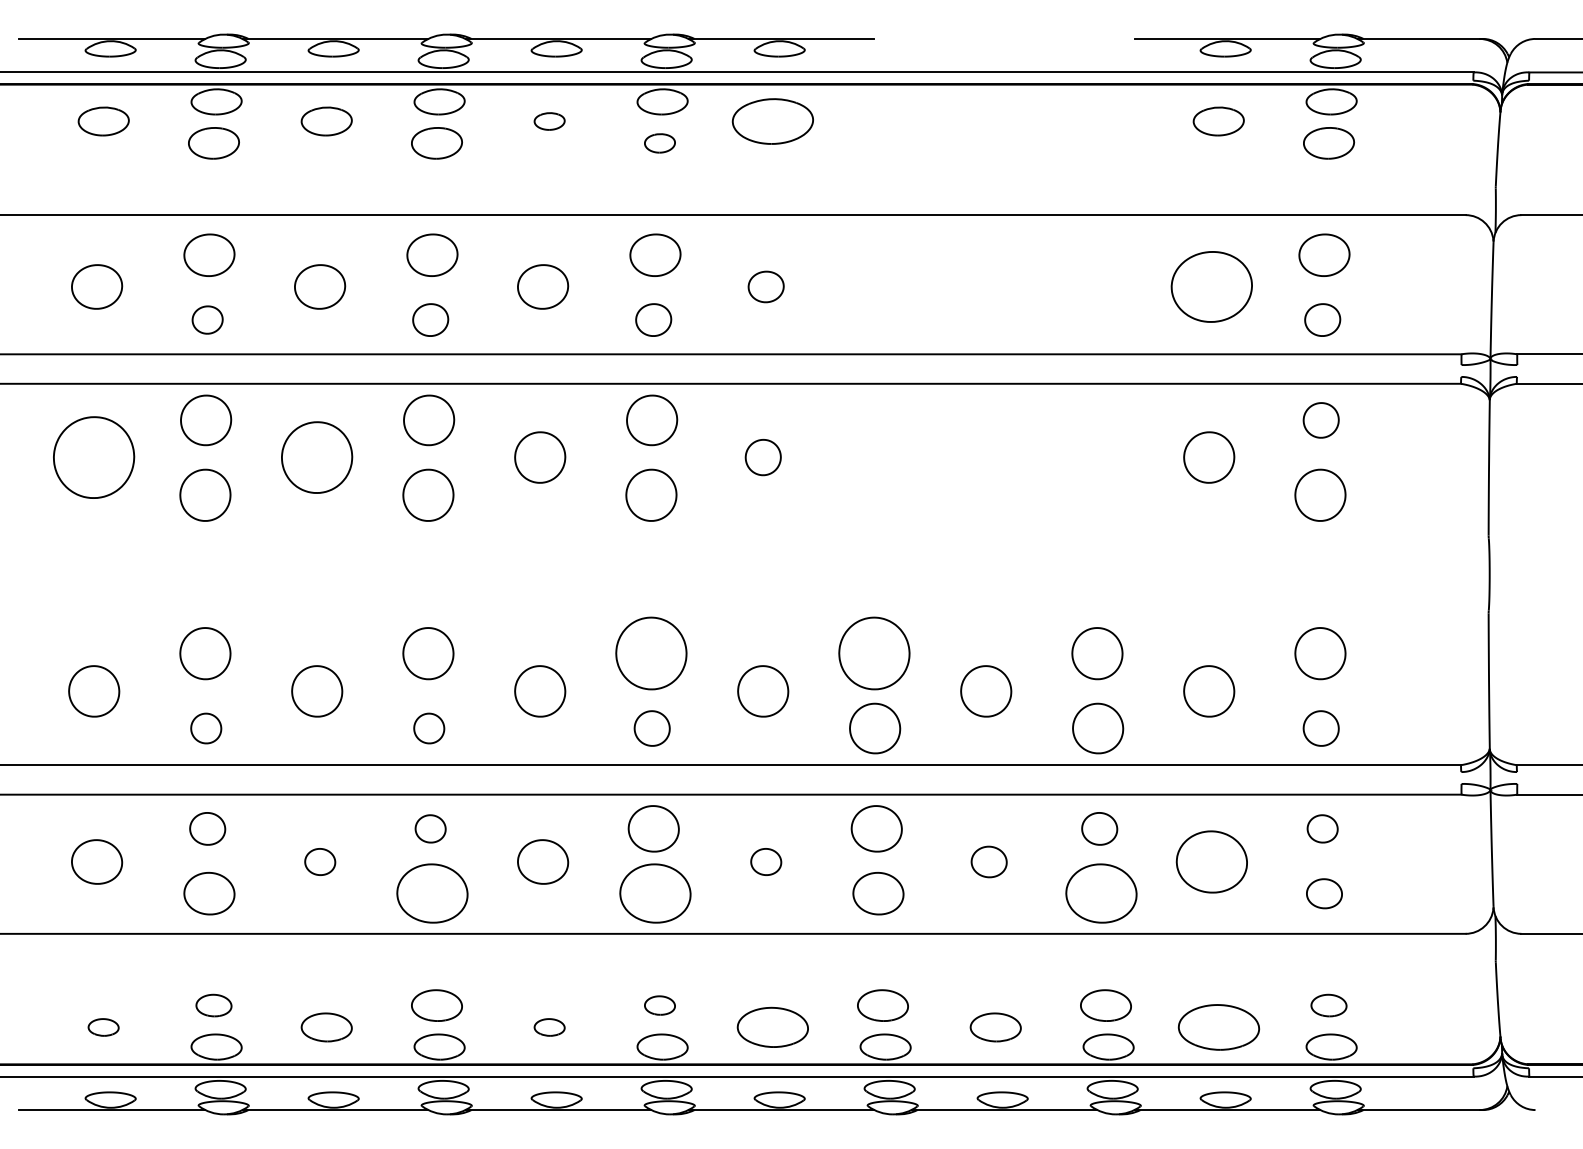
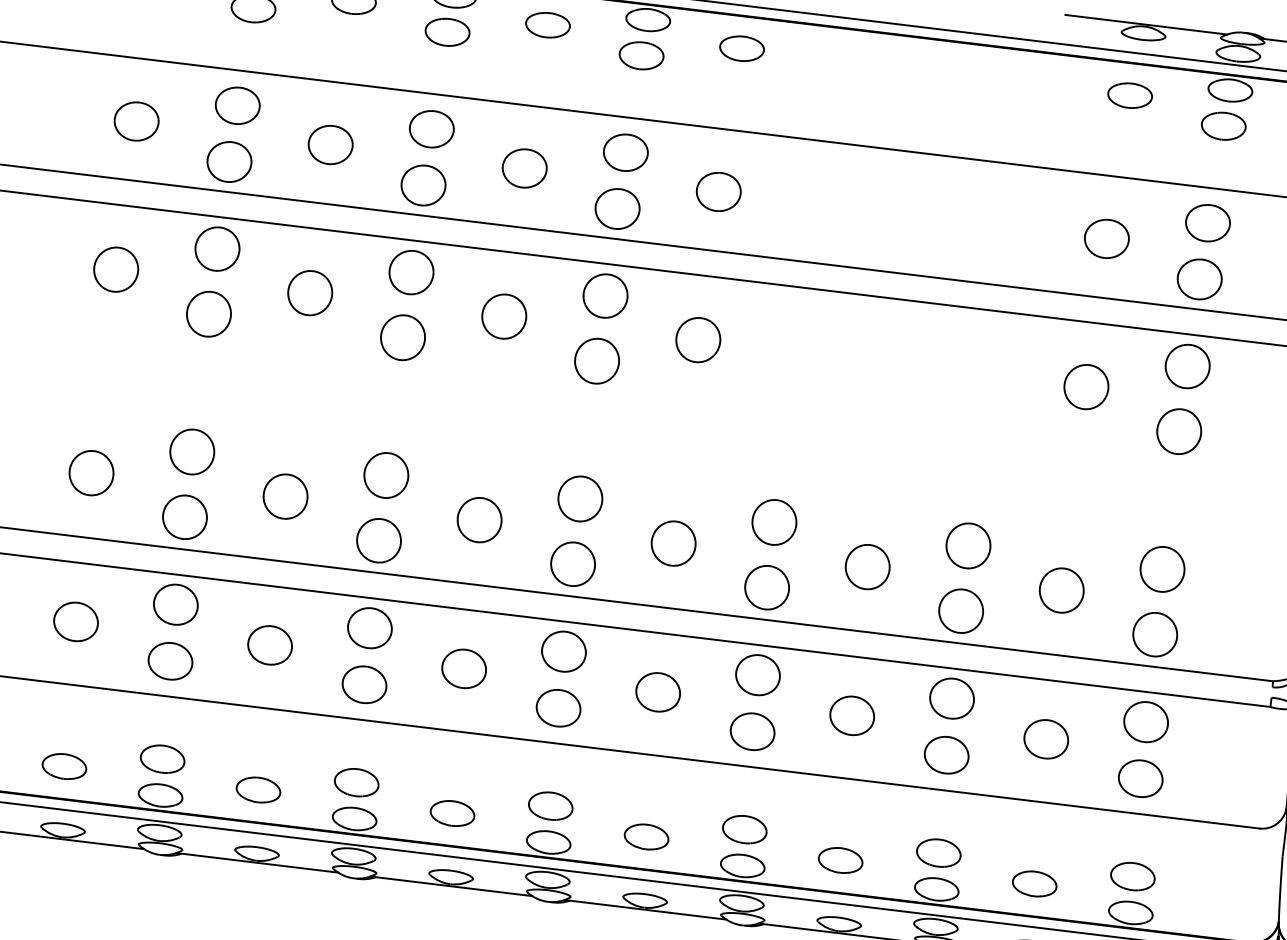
part: (549, 121) -> (547, 25), size x1.67
part: (772, 121) -> (741, 48), size x0.62
part: (659, 143) -> (641, 55), size x1.67
part: (766, 286) -> (719, 191), size x1.43
part: (1212, 286) -> (1107, 238), size x0.62
part: (207, 319) -> (229, 161), size x1.67
part: (430, 319) -> (423, 184), size x1.43
part: (653, 319) -> (617, 208), size x1.43
part: (1322, 319) -> (1199, 278), size x1.43
part: (1321, 420) -> (1188, 366), size x1.43
part: (94, 457) -> (116, 269), size x0.62
part: (317, 457) -> (310, 293), size x0.71
part: (763, 457) -> (698, 340), size x1.43
part: (651, 653) -> (580, 498), size x0.71
part: (874, 653) -> (774, 522), size x0.71
part: (206, 728) -> (185, 517), size x1.67
part: (429, 728) -> (379, 540), size x1.67
part: (652, 728) -> (573, 564), size x1.43
part: (1321, 728) -> (1155, 634), size x1.43
part: (207, 828) -> (175, 604), size x1.43
part: (430, 828) -> (369, 627), size x1.67
part: (1099, 828) -> (951, 698), size x1.43
part: (1322, 828) -> (1145, 721), size x1.67
part: (320, 861) -> (270, 645), size x1.67
part: (766, 861) -> (658, 691), size x1.67
part: (989, 861) -> (852, 715), size x1.43
part: (1212, 861) -> (1046, 738), size x0.71
part: (432, 893) -> (364, 684), size x0.71
part: (655, 893) -> (558, 708), size x0.71
part: (1101, 893) -> (946, 755), size x0.71
part: (1324, 893) -> (1140, 778), size x1.43
part: (213, 1005) -> (162, 759), size x1.43
part: (659, 1005) -> (550, 805), size x1.67
part: (1328, 1005) -> (1132, 876), size x1.43
part: (103, 1027) -> (64, 766), size x1.67
part: (549, 1027) -> (452, 813), size x1.67
part: (772, 1027) -> (646, 837), size x0.71
part: (1218, 1027) -> (1034, 884), size x0.62

